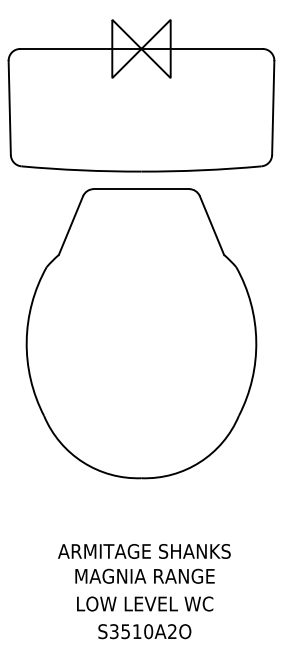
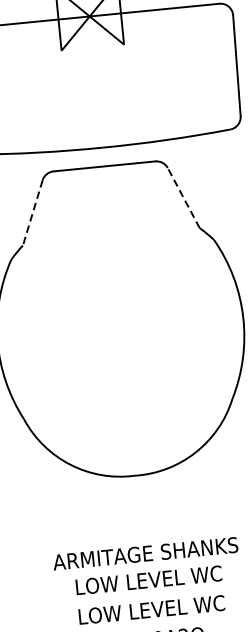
line: (70, 225) -> (32, 212), solid -> dashed
line: (212, 225) -> (184, 197), solid -> dashed
text: (144, 575) -> (148, 579), MAGNIA RANGE -> LOW LEVEL WC

